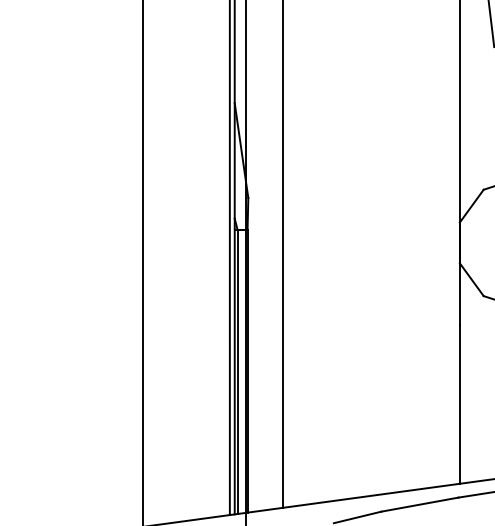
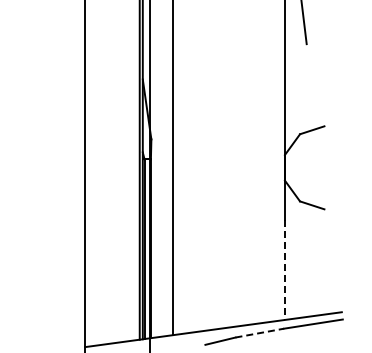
line: (459, 405) -> (284, 270), solid -> dashed
line: (419, 505) -> (259, 333), solid -> dashed

